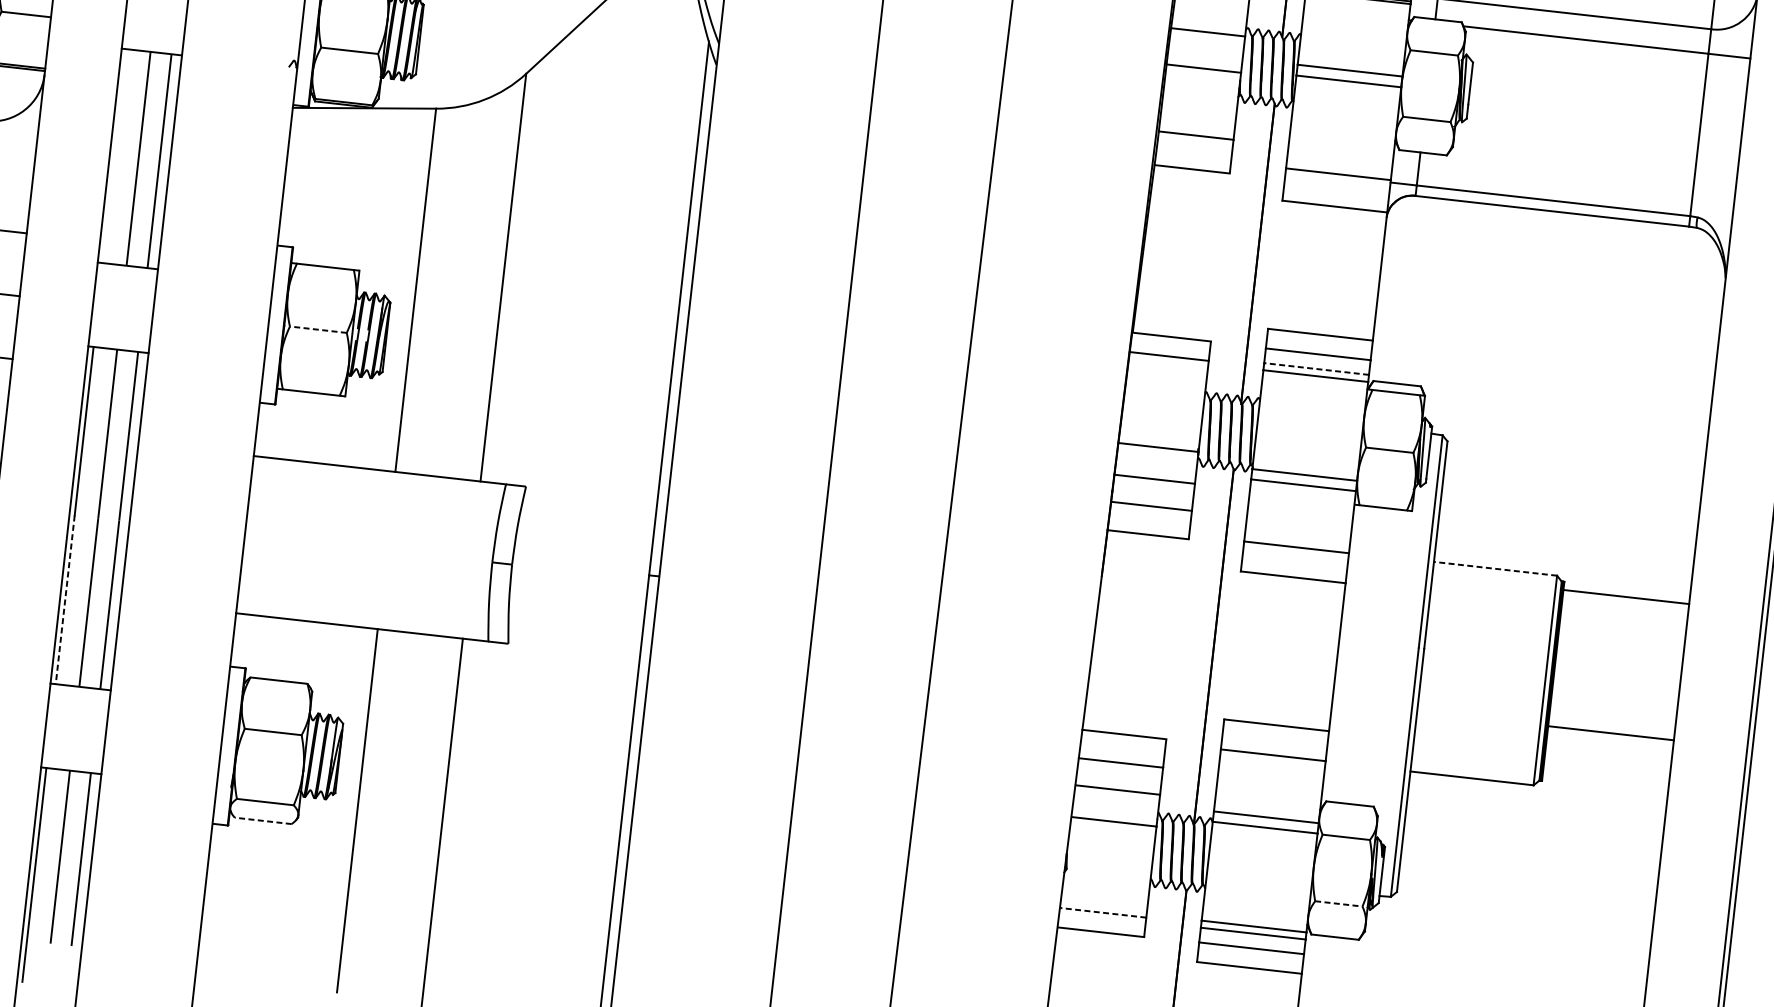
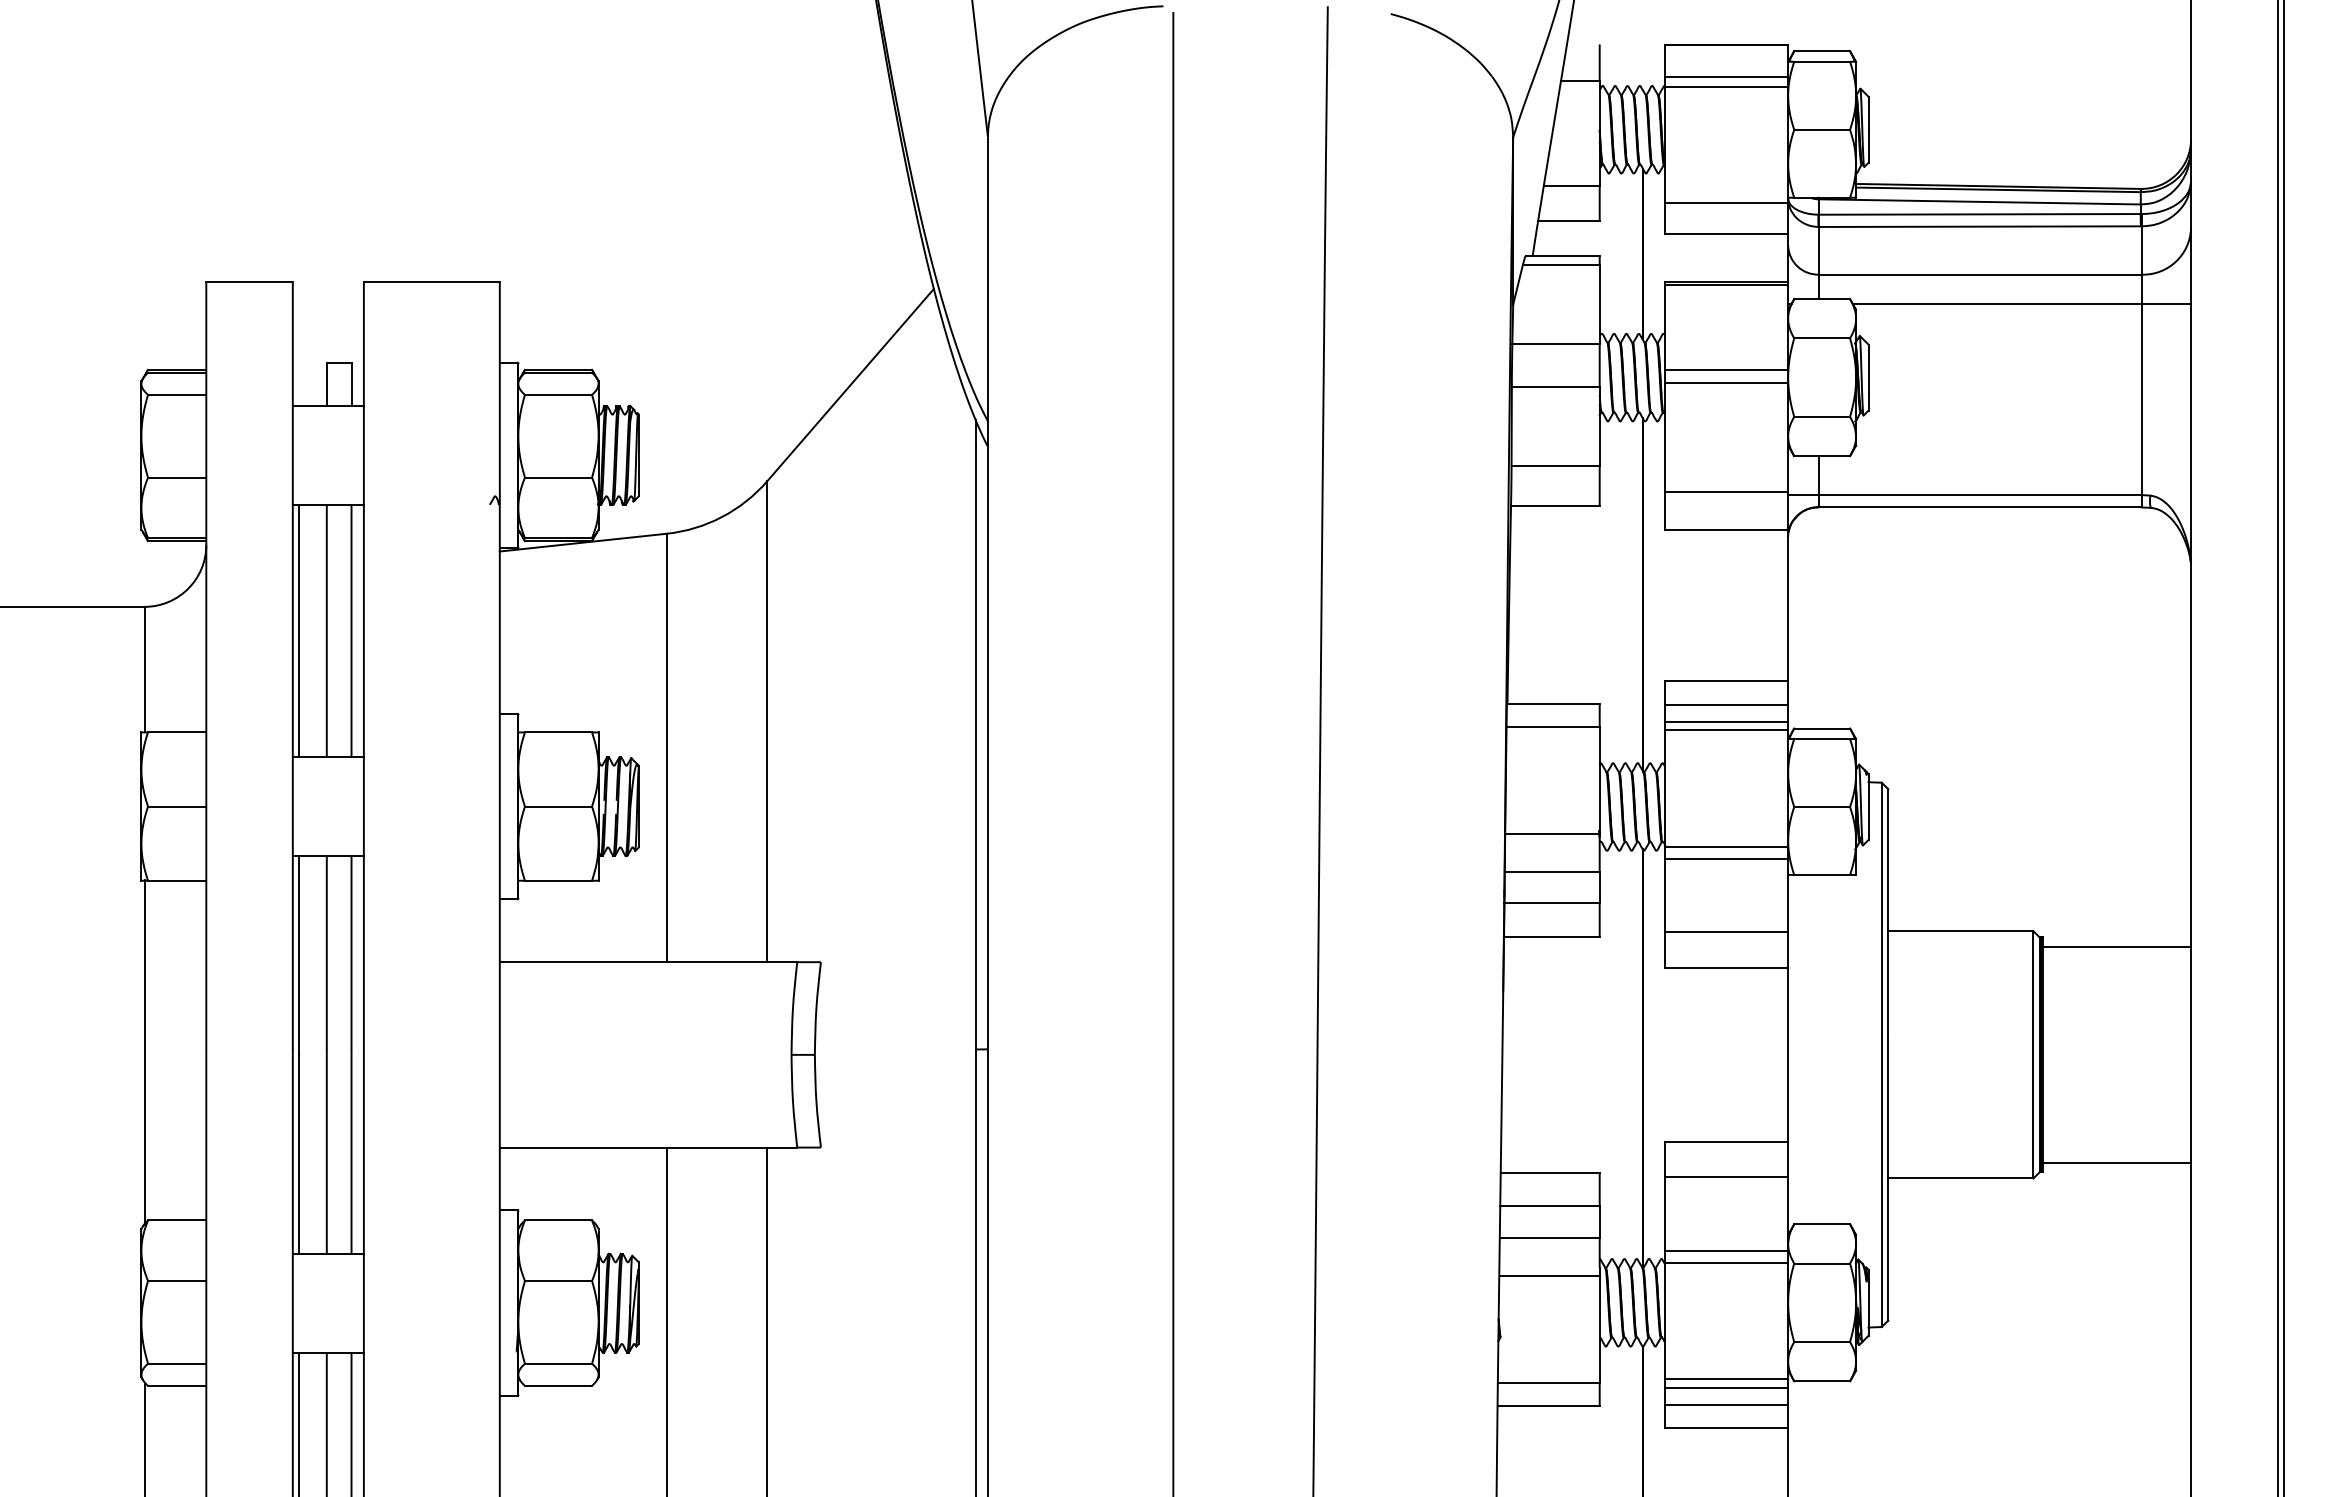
line: (115, 155) -> (299, 630), added
line: (318, 329) -> (558, 806), dashed -> solid
line: (1316, 368) -> (1726, 721), dashed -> solid
line: (1495, 568) -> (1960, 931), dashed -> solid
line: (65, 600) -> (299, 1154), dashed -> solid
line: (1610, 733) -> (2116, 1162), moved
line: (263, 820) -> (558, 1385), dashed -> solid
line: (1339, 904) -> (1822, 1342), dashed -> solid
line: (1103, 913) -> (1549, 1383), dashed -> solid

